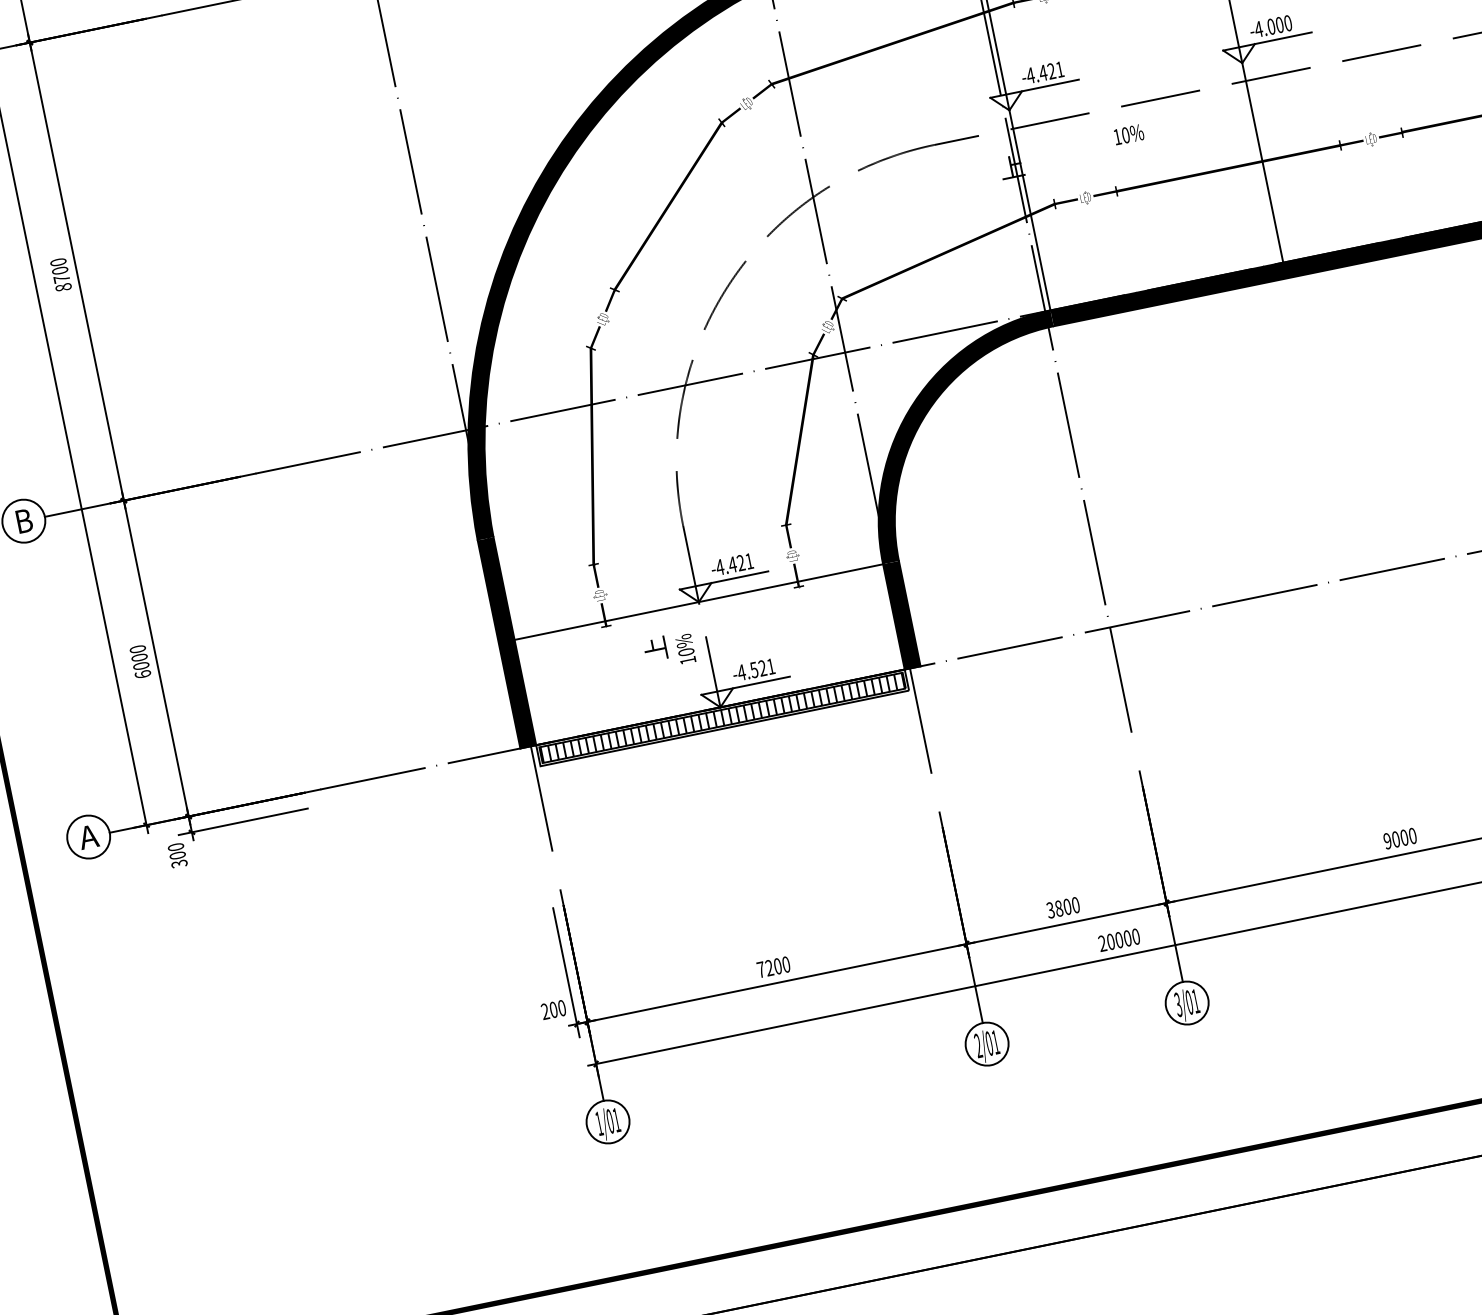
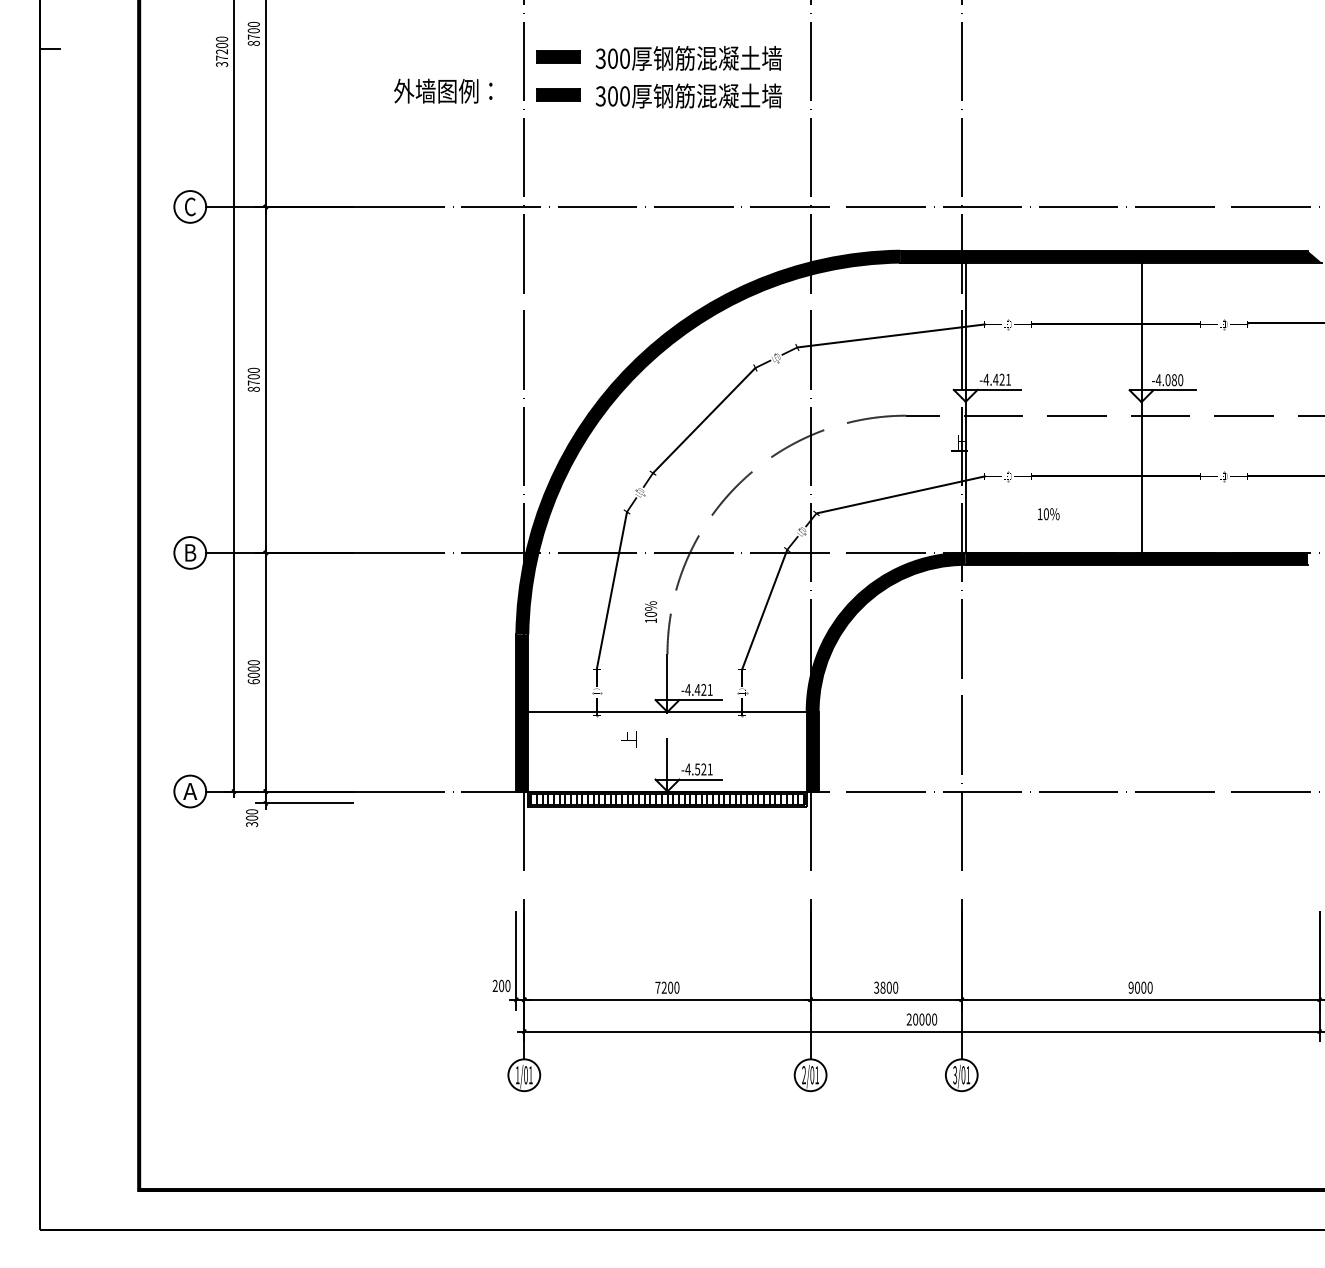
text: (1278, 25) -> (1173, 380), -4.000 -> -4.080
text: (1128, 135) -> (1048, 514), moved
text: (684, 648) -> (650, 611), moved

